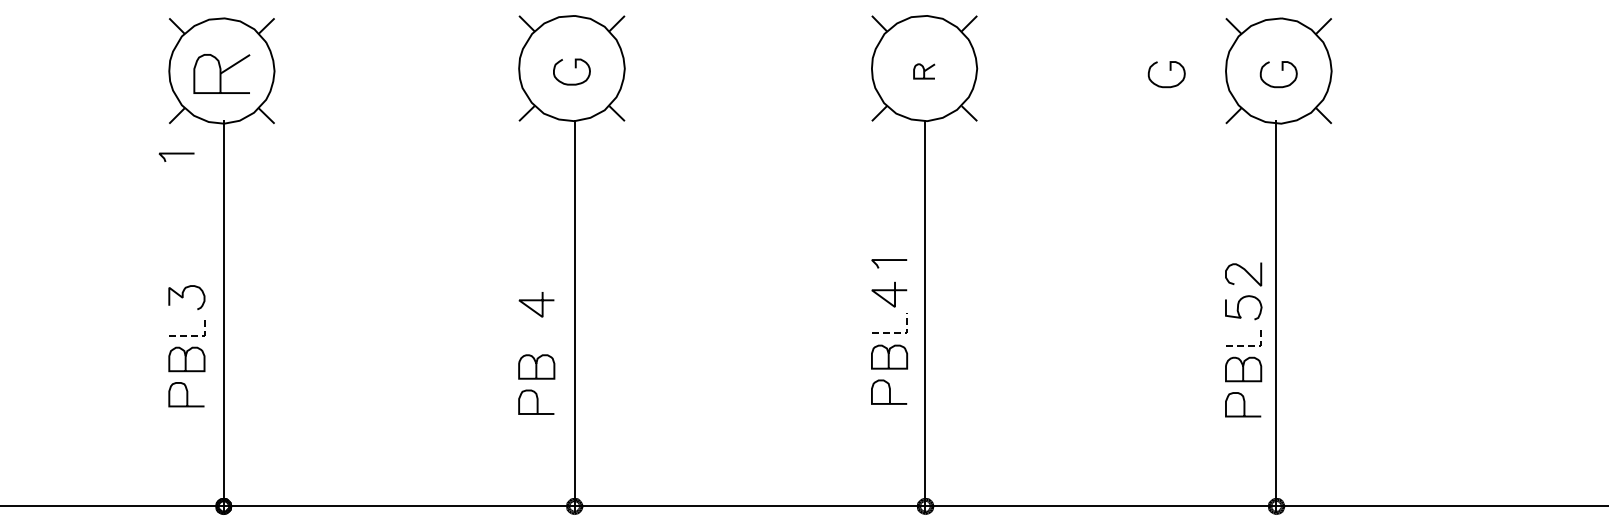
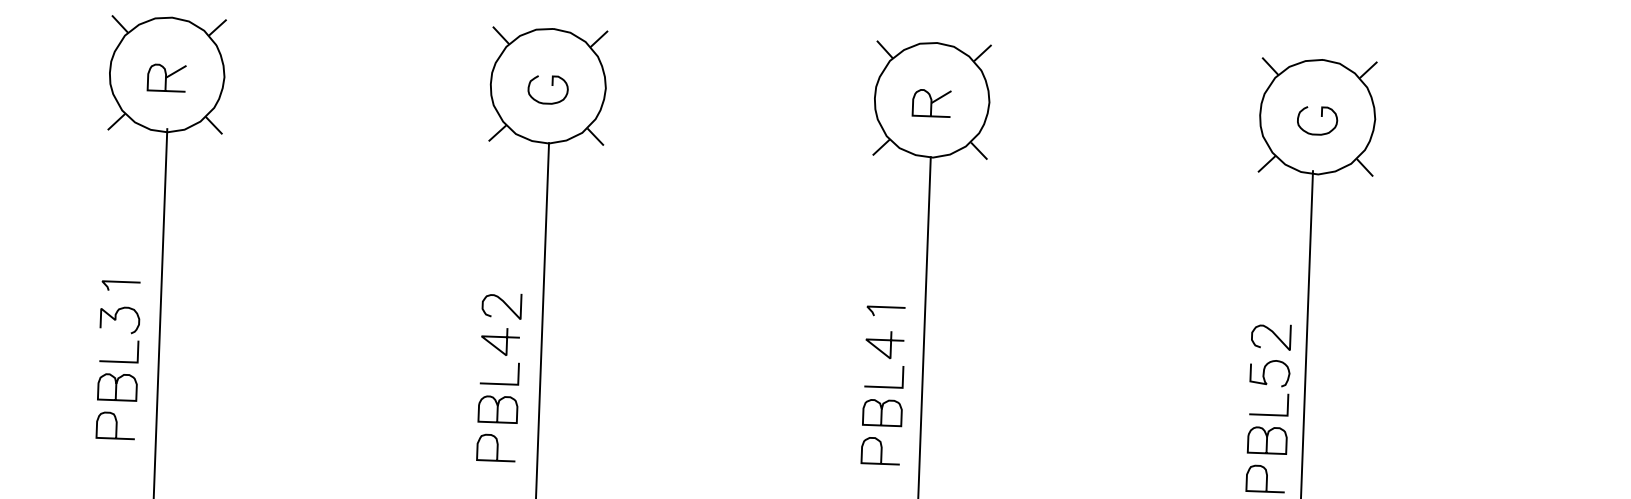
curve: (1169, 70) -> (1198, 112), removed
part: (924, 71) -> (931, 103), size x1.67
part: (221, 73) -> (166, 77), size x0.62
line: (176, 154) -> (120, 282), moved
curve: (538, 269) -> (503, 303), added
line: (900, 333) -> (895, 387), dashed -> solid
line: (197, 335) -> (130, 361), dashed -> solid
line: (536, 343) -> (498, 384), added
line: (1254, 346) -> (1280, 415), dashed -> solid

